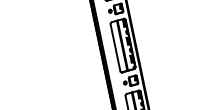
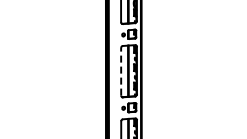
line: (115, 47) -> (121, 71), solid -> dashed

